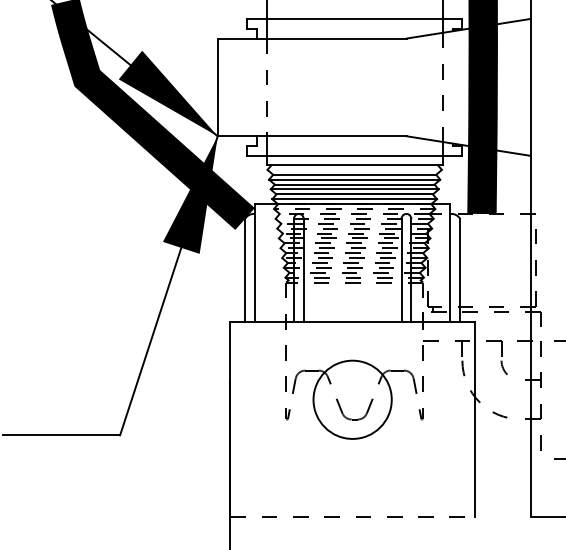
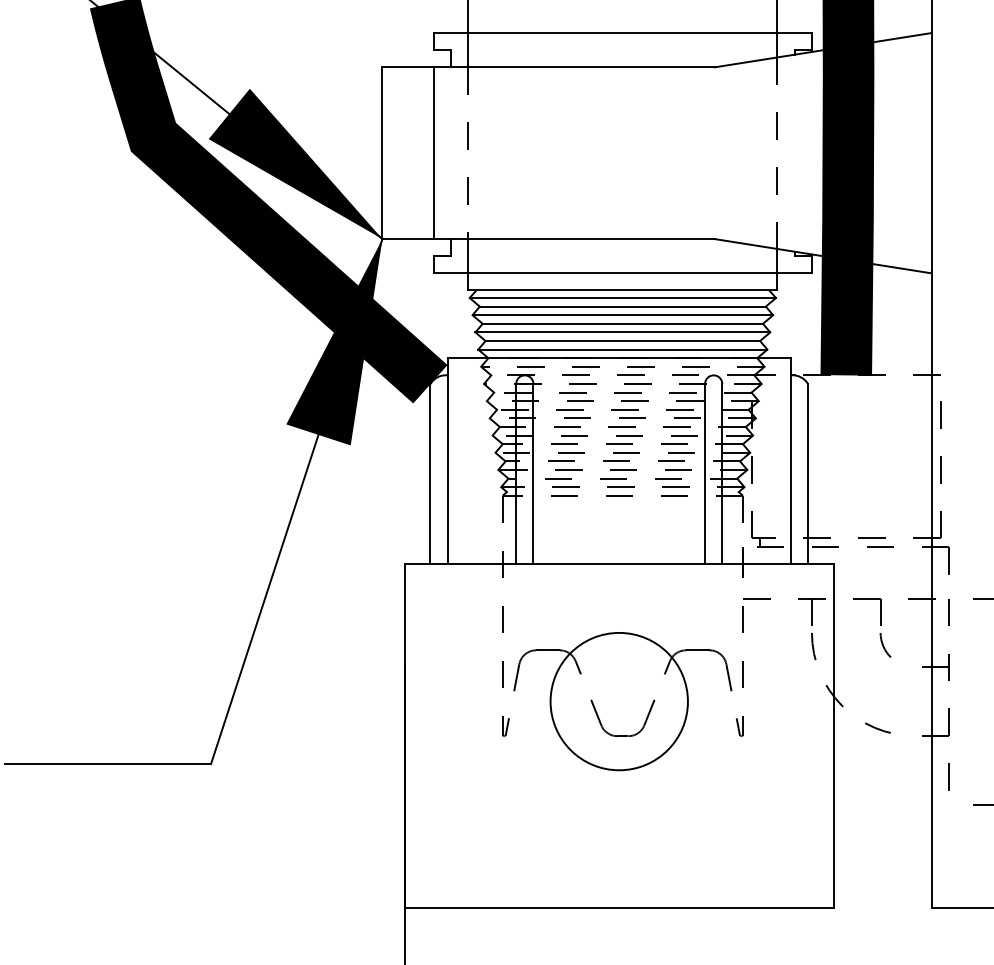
line: (247, 87) -> (434, 153), added
line: (354, 169) -> (622, 297), added
line: (353, 517) -> (620, 908), dashed -> solid

